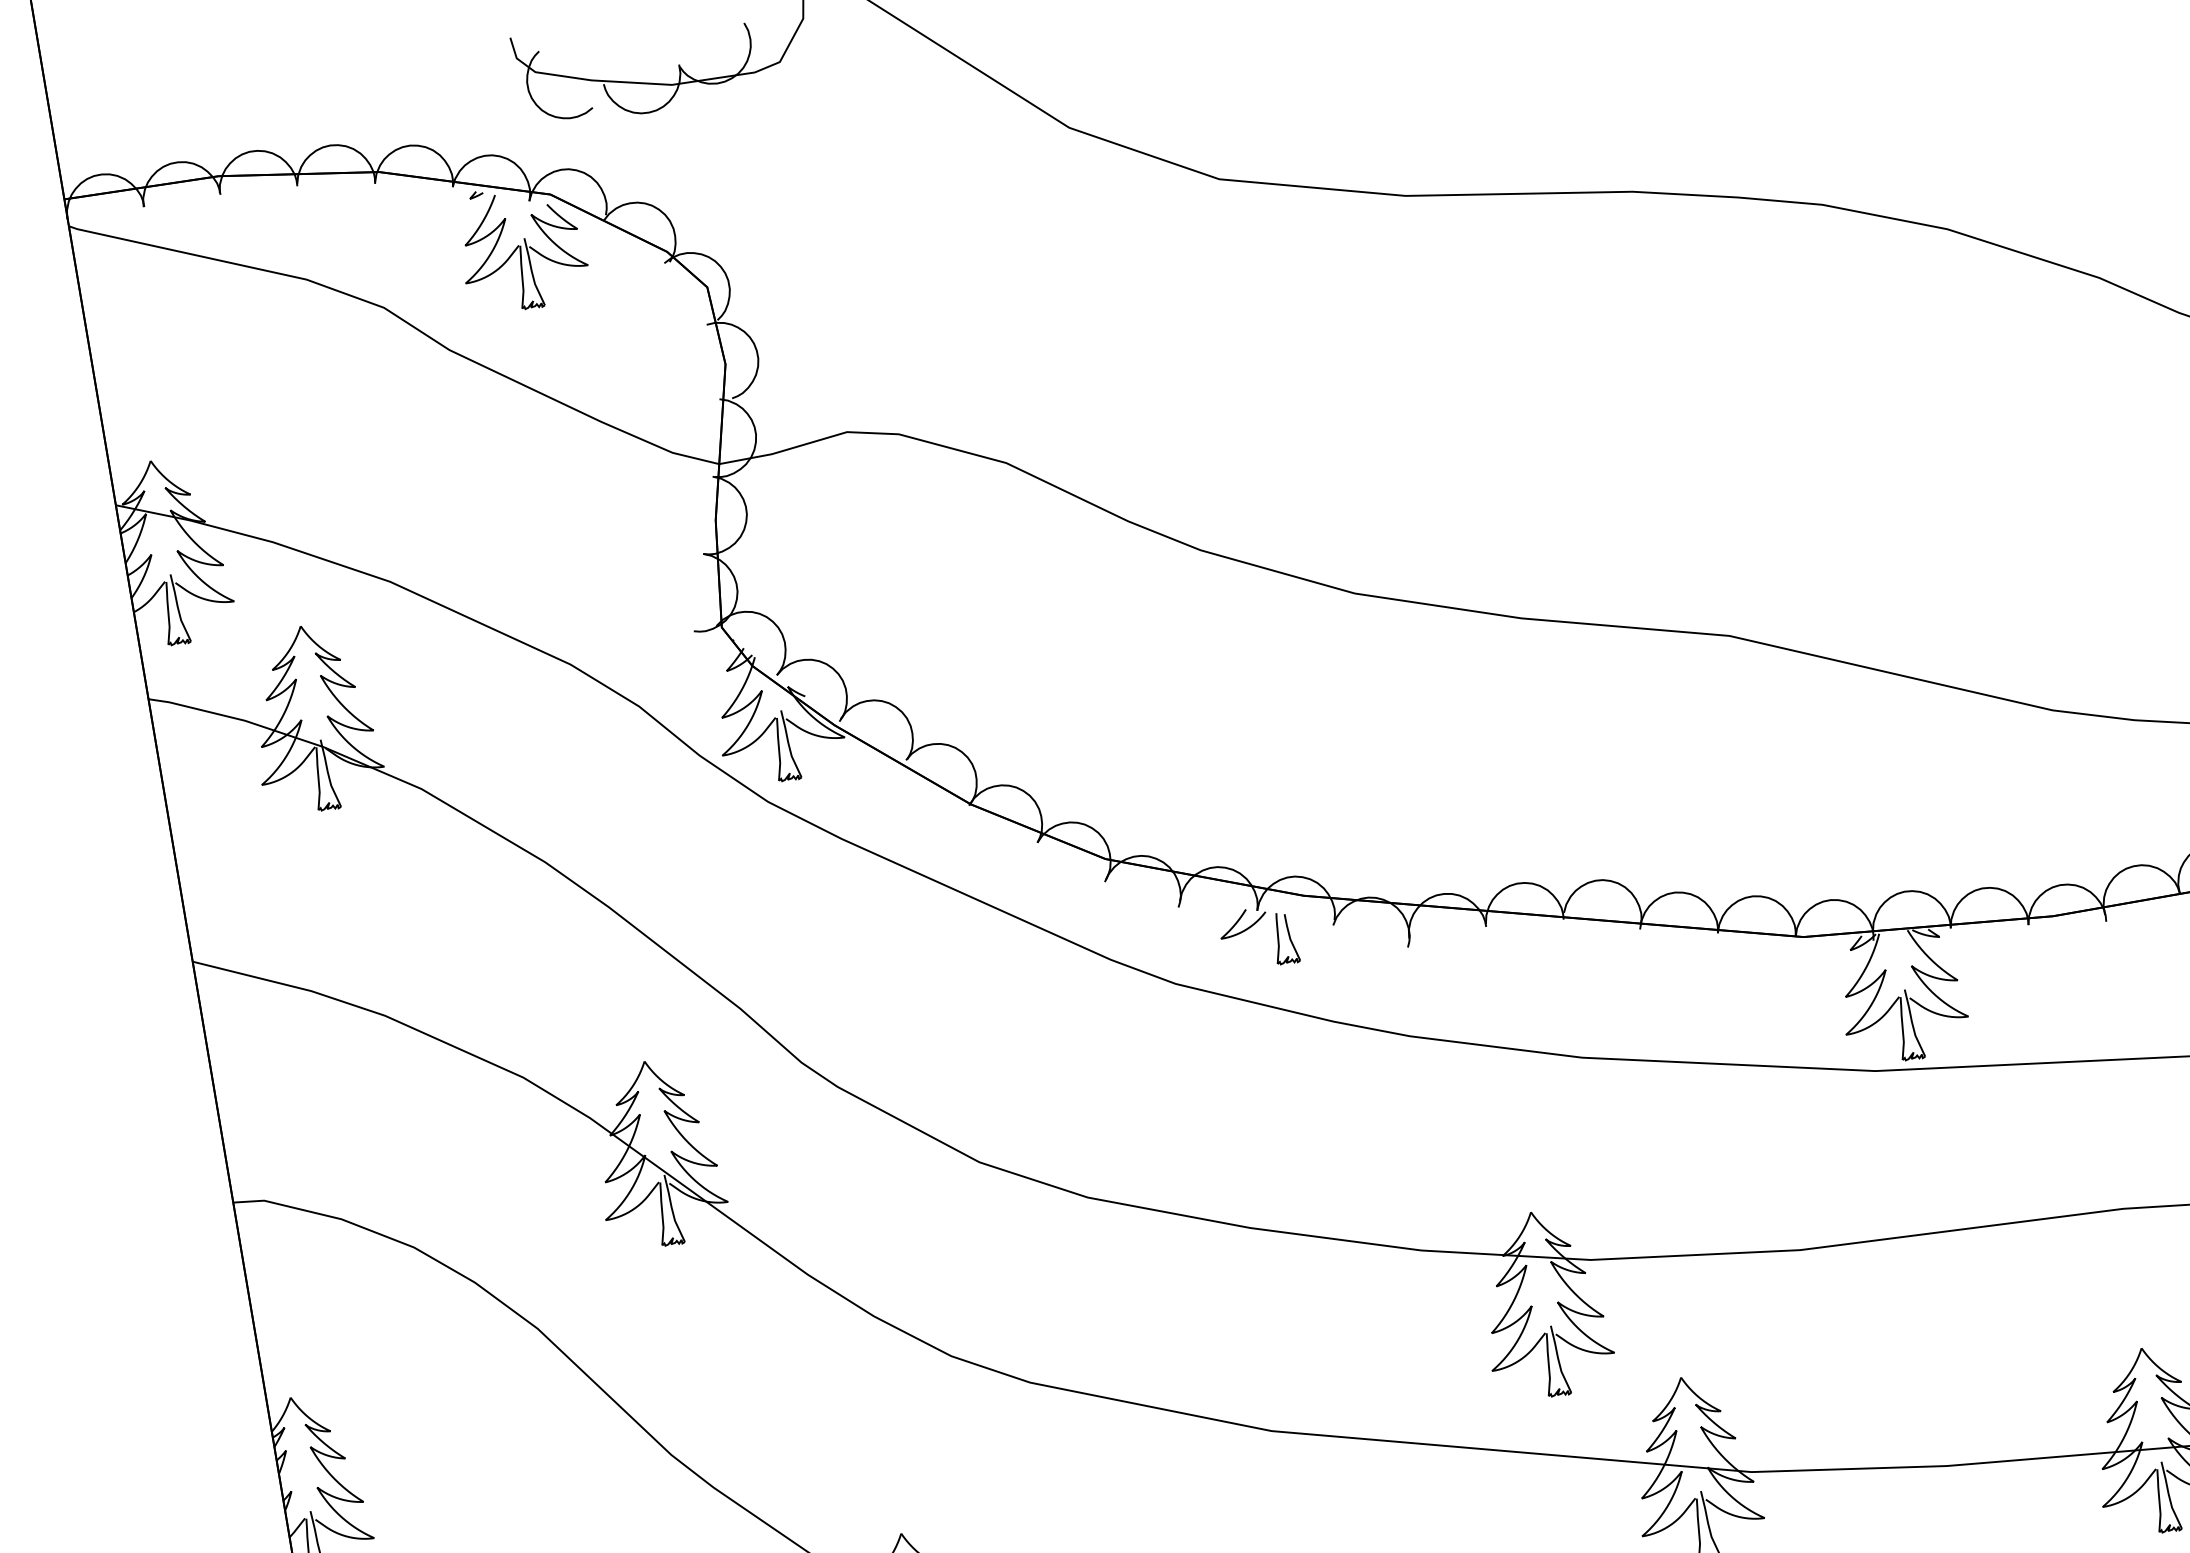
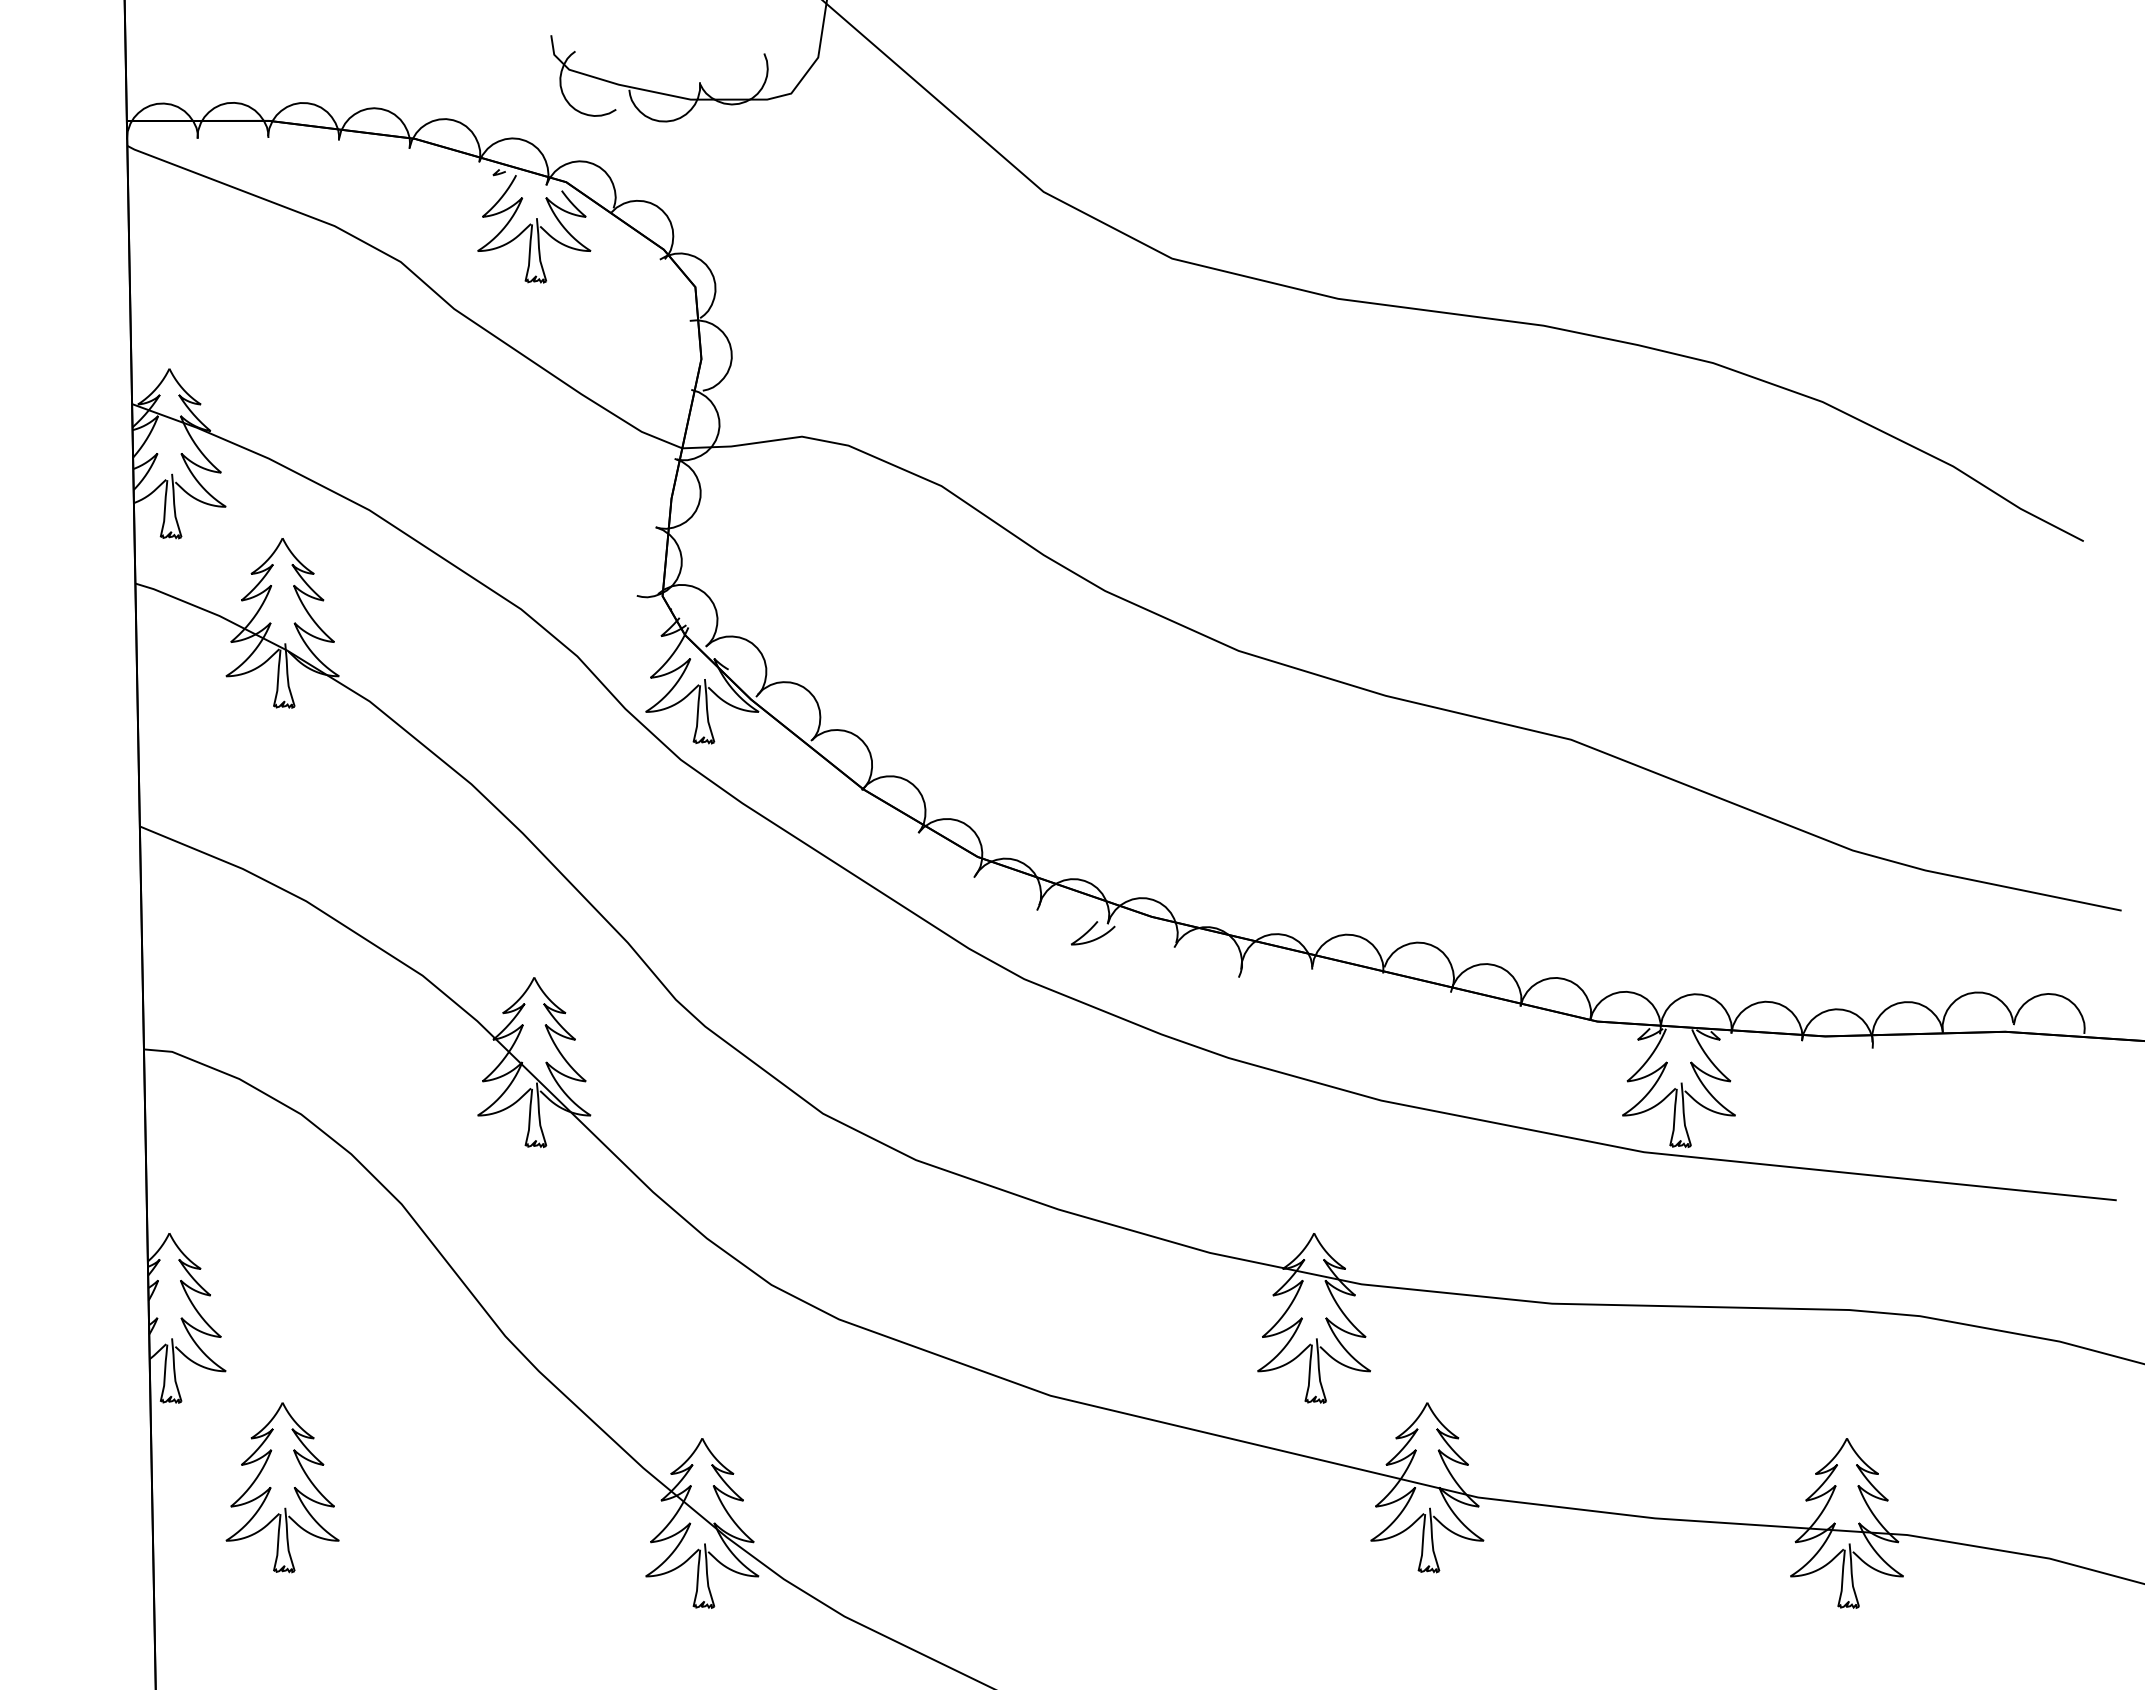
part: (1285, 937) -> (1129, 952), removed

